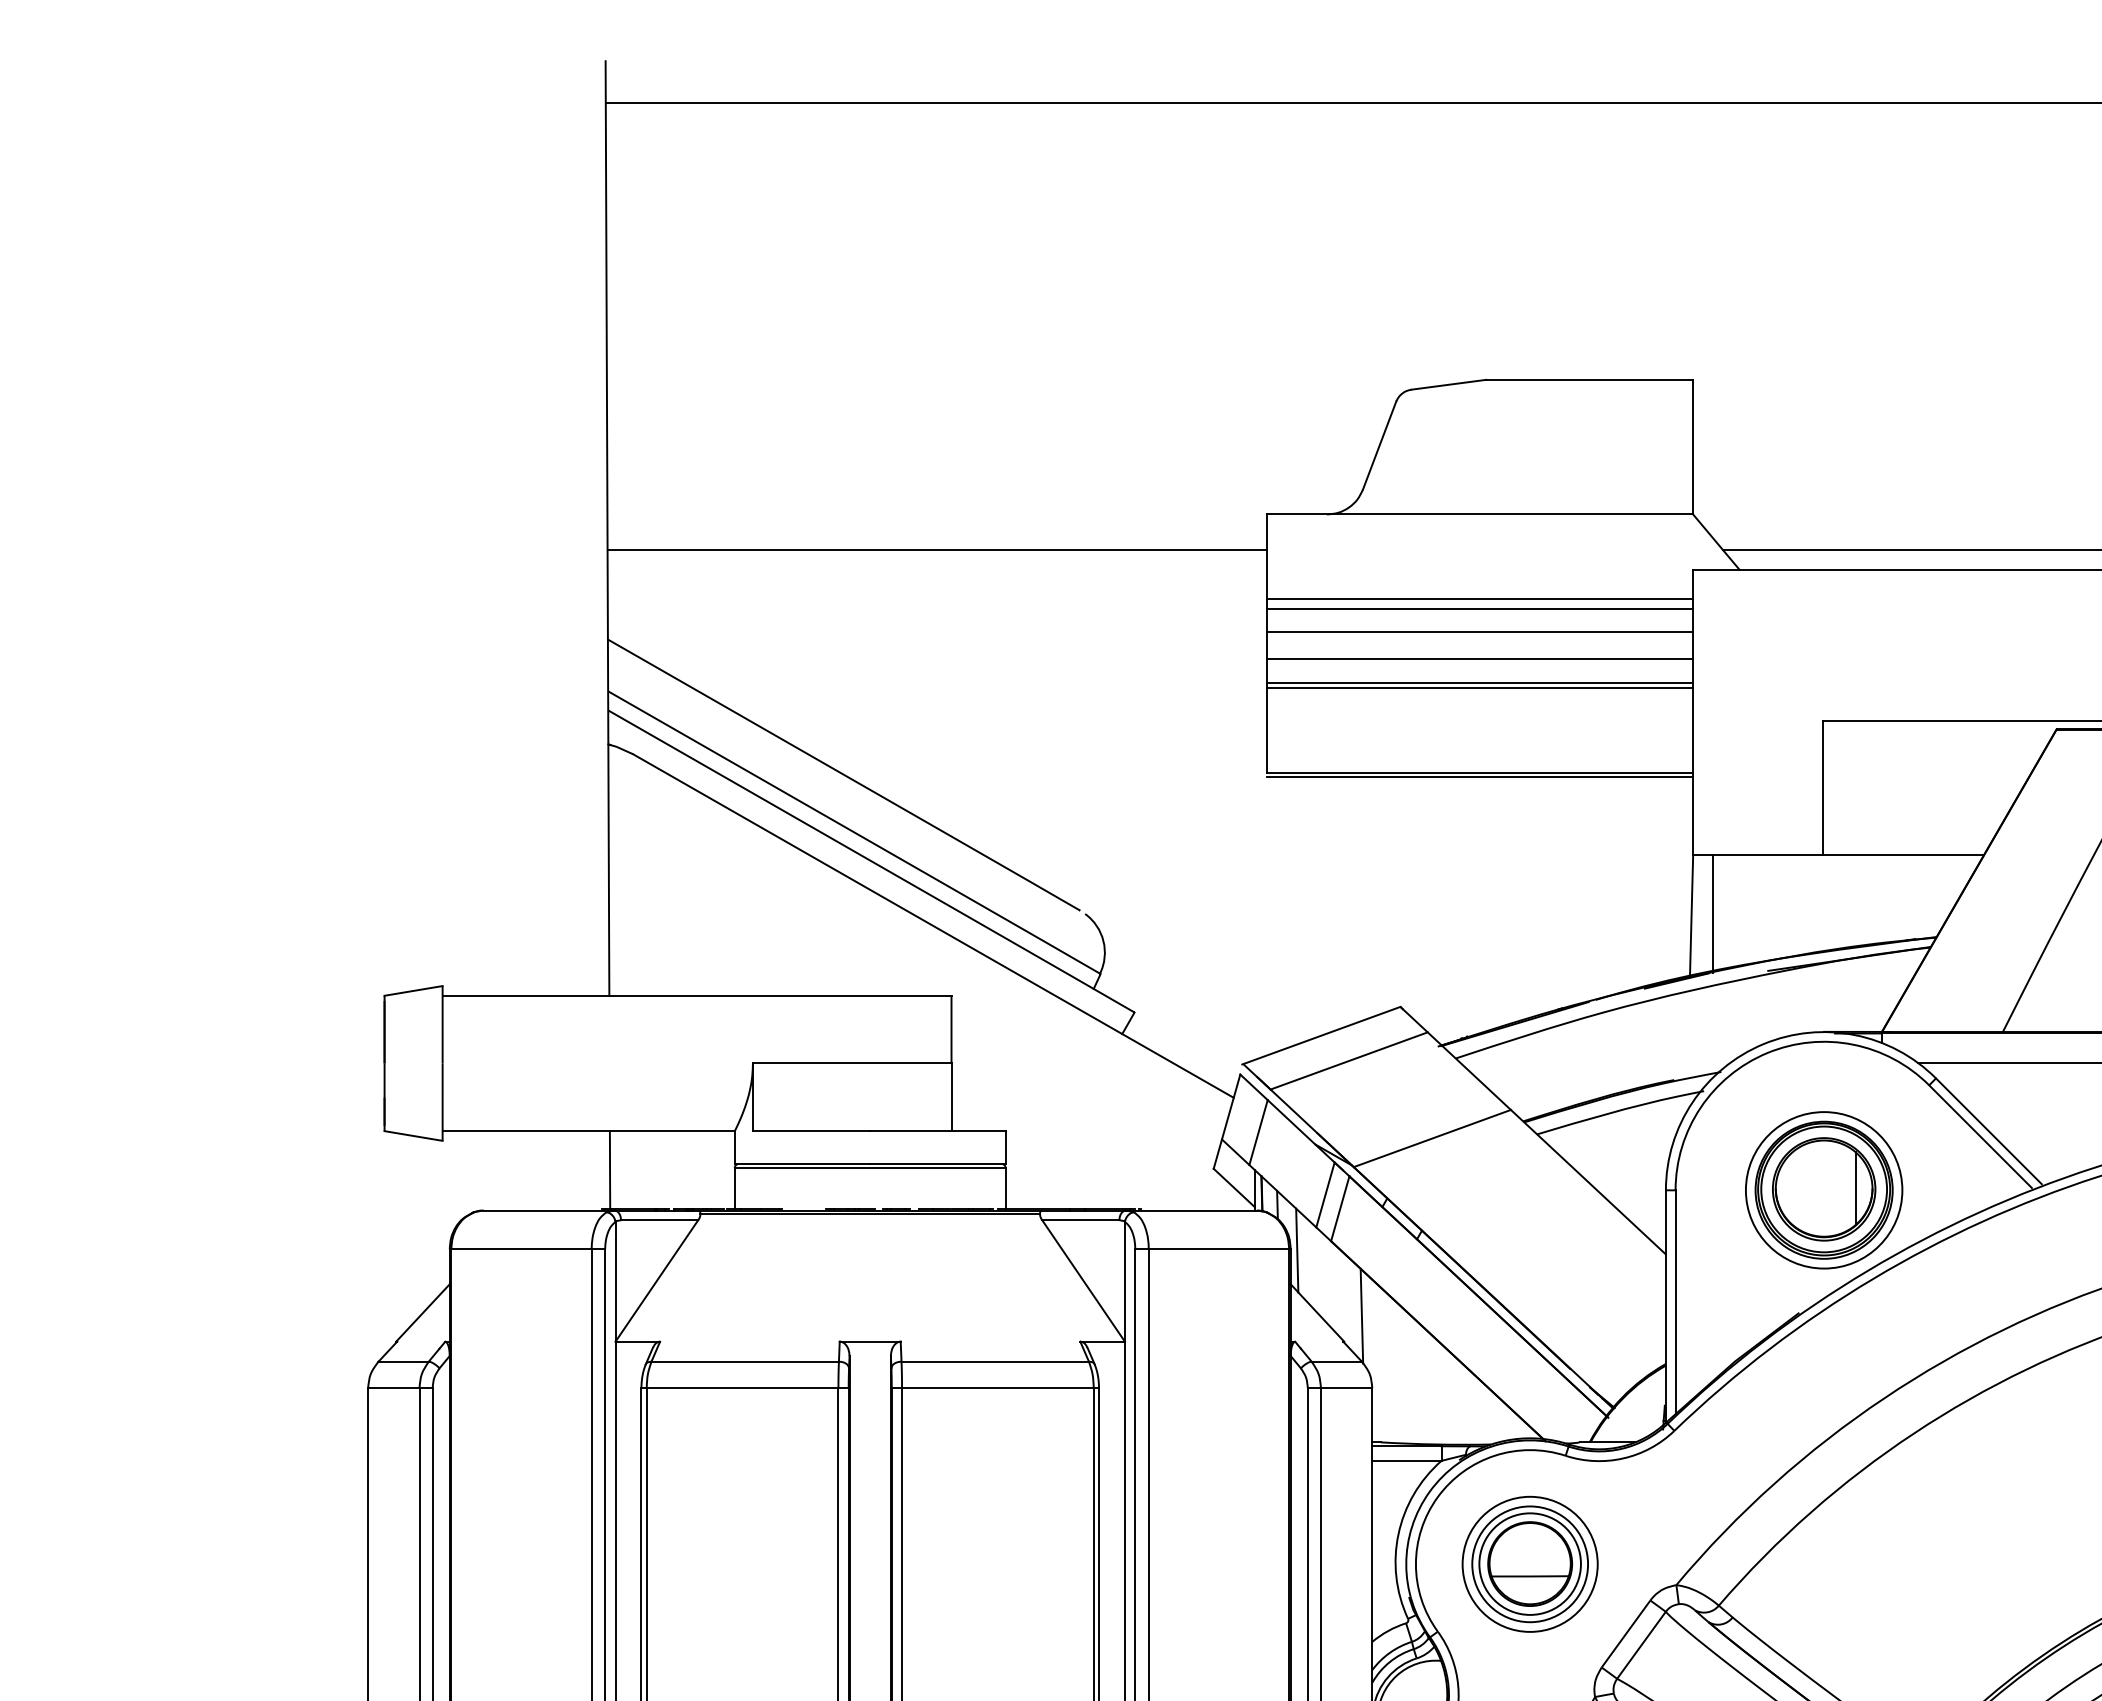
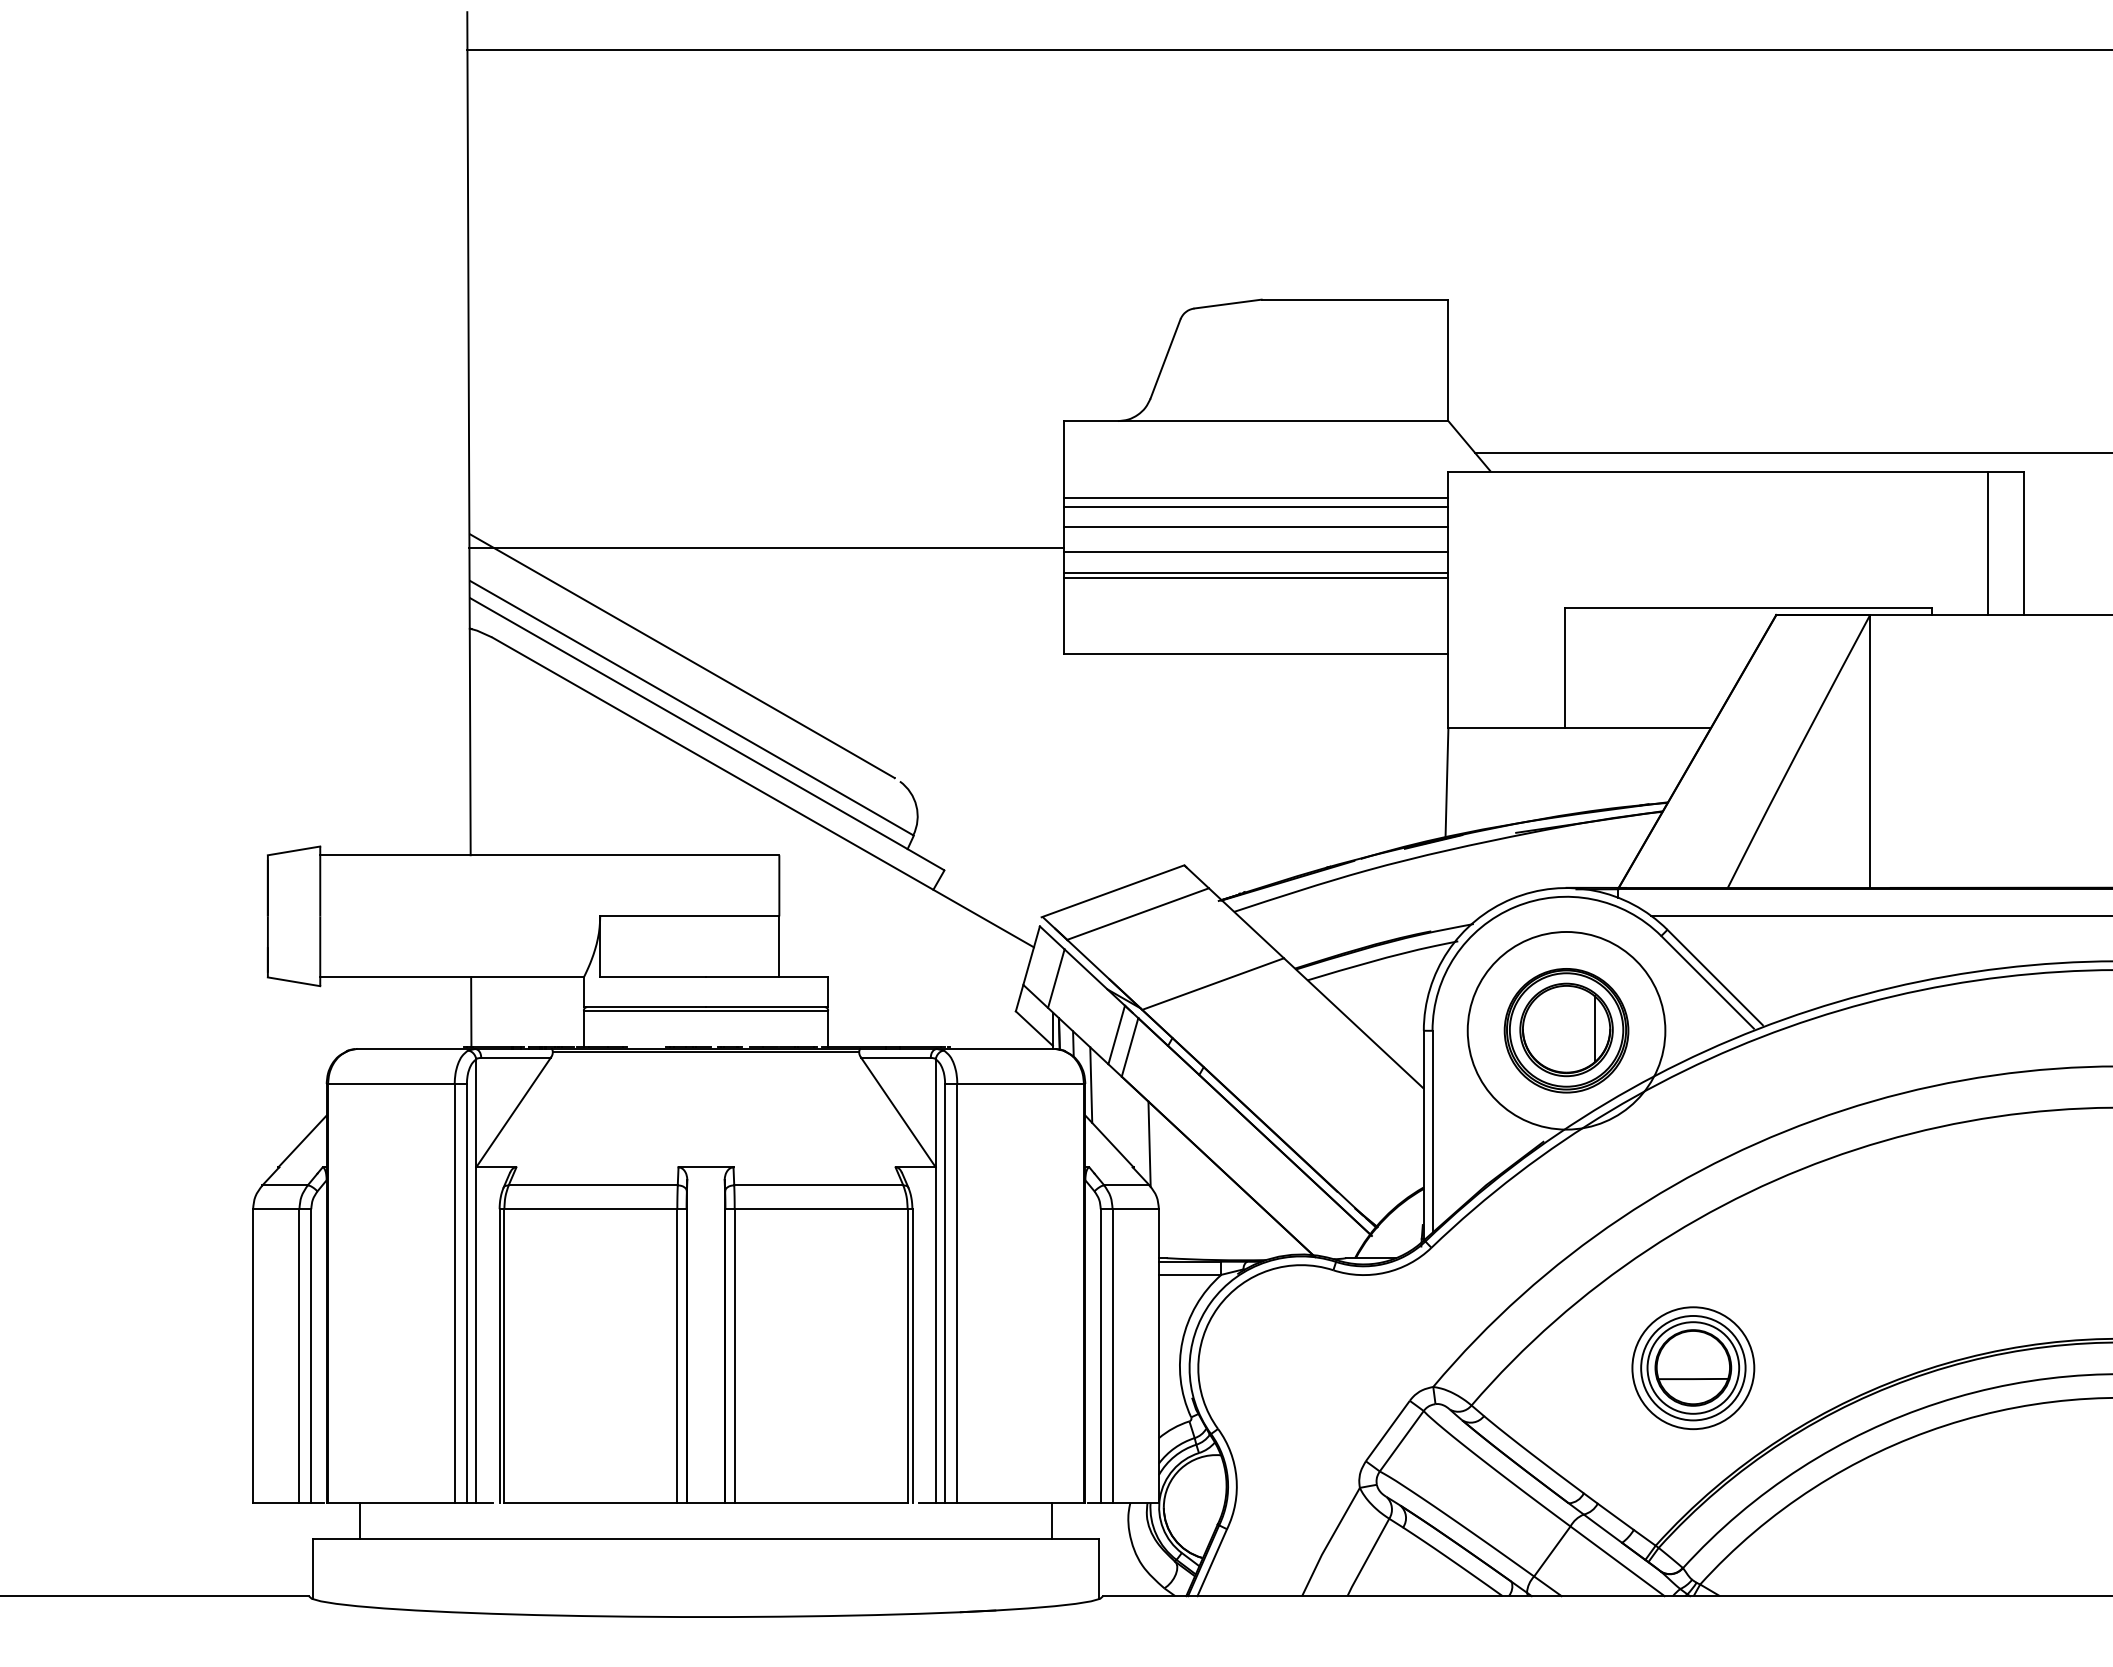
line: (937, 549) -> (766, 547), moved
line: (1480, 777) -> (1256, 658), removed
line: (1712, 913) -> (1465, 781), removed
circle: (1824, 1190) -> (1566, 1030), size x1.4
part: (1530, 1564) -> (1693, 1368), moved

